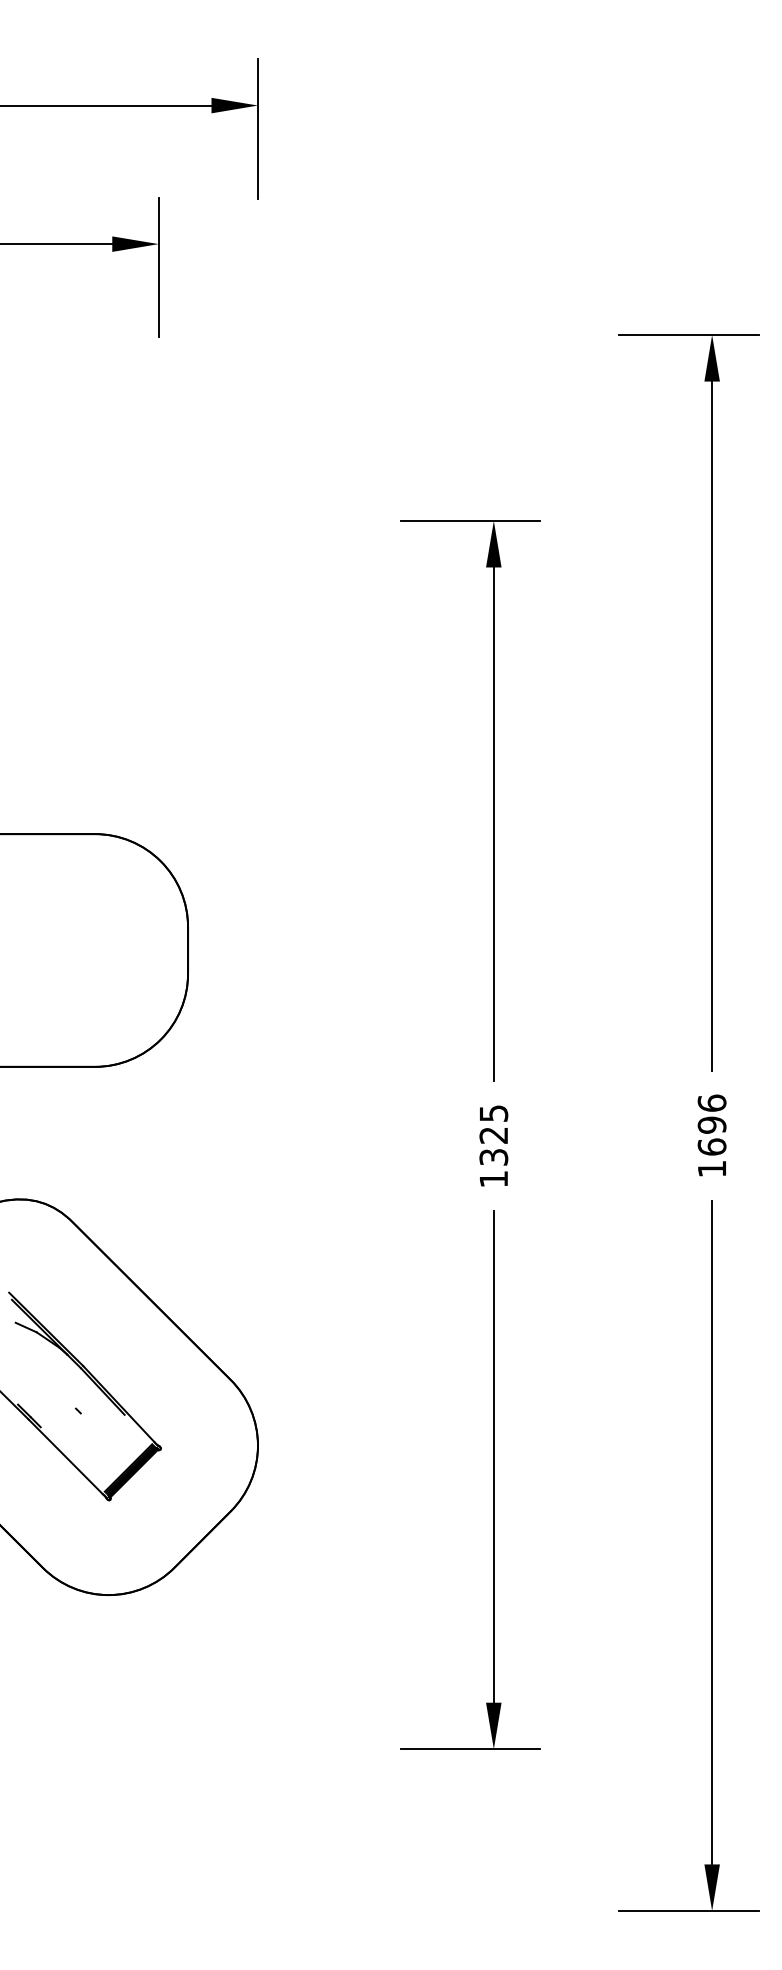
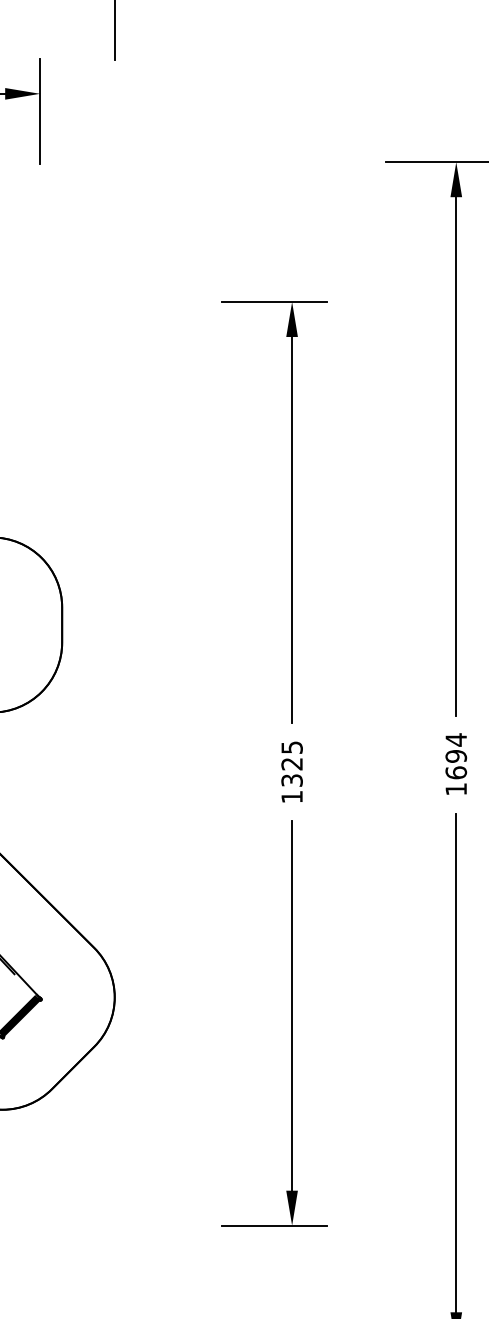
text: (711, 1103) -> (455, 740), 1696 -> 1694

